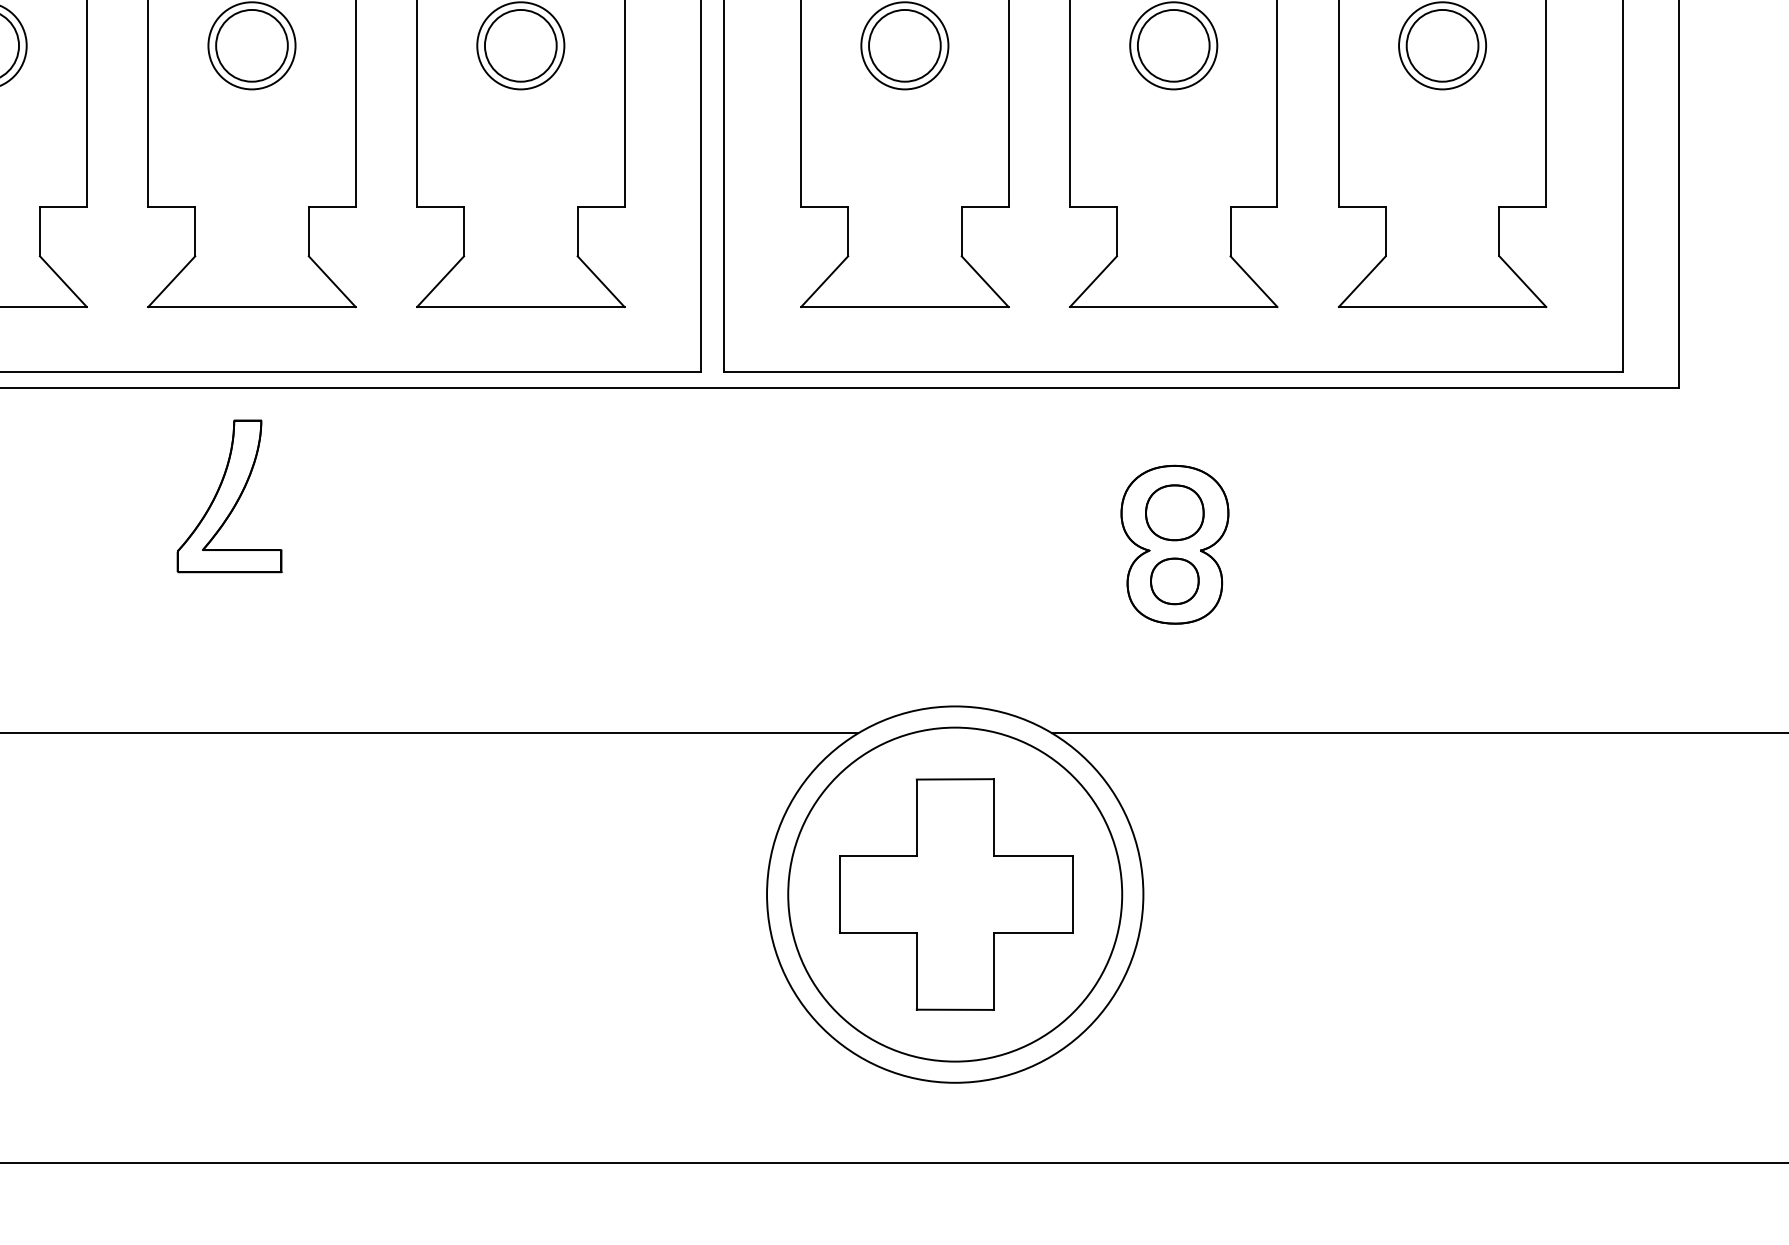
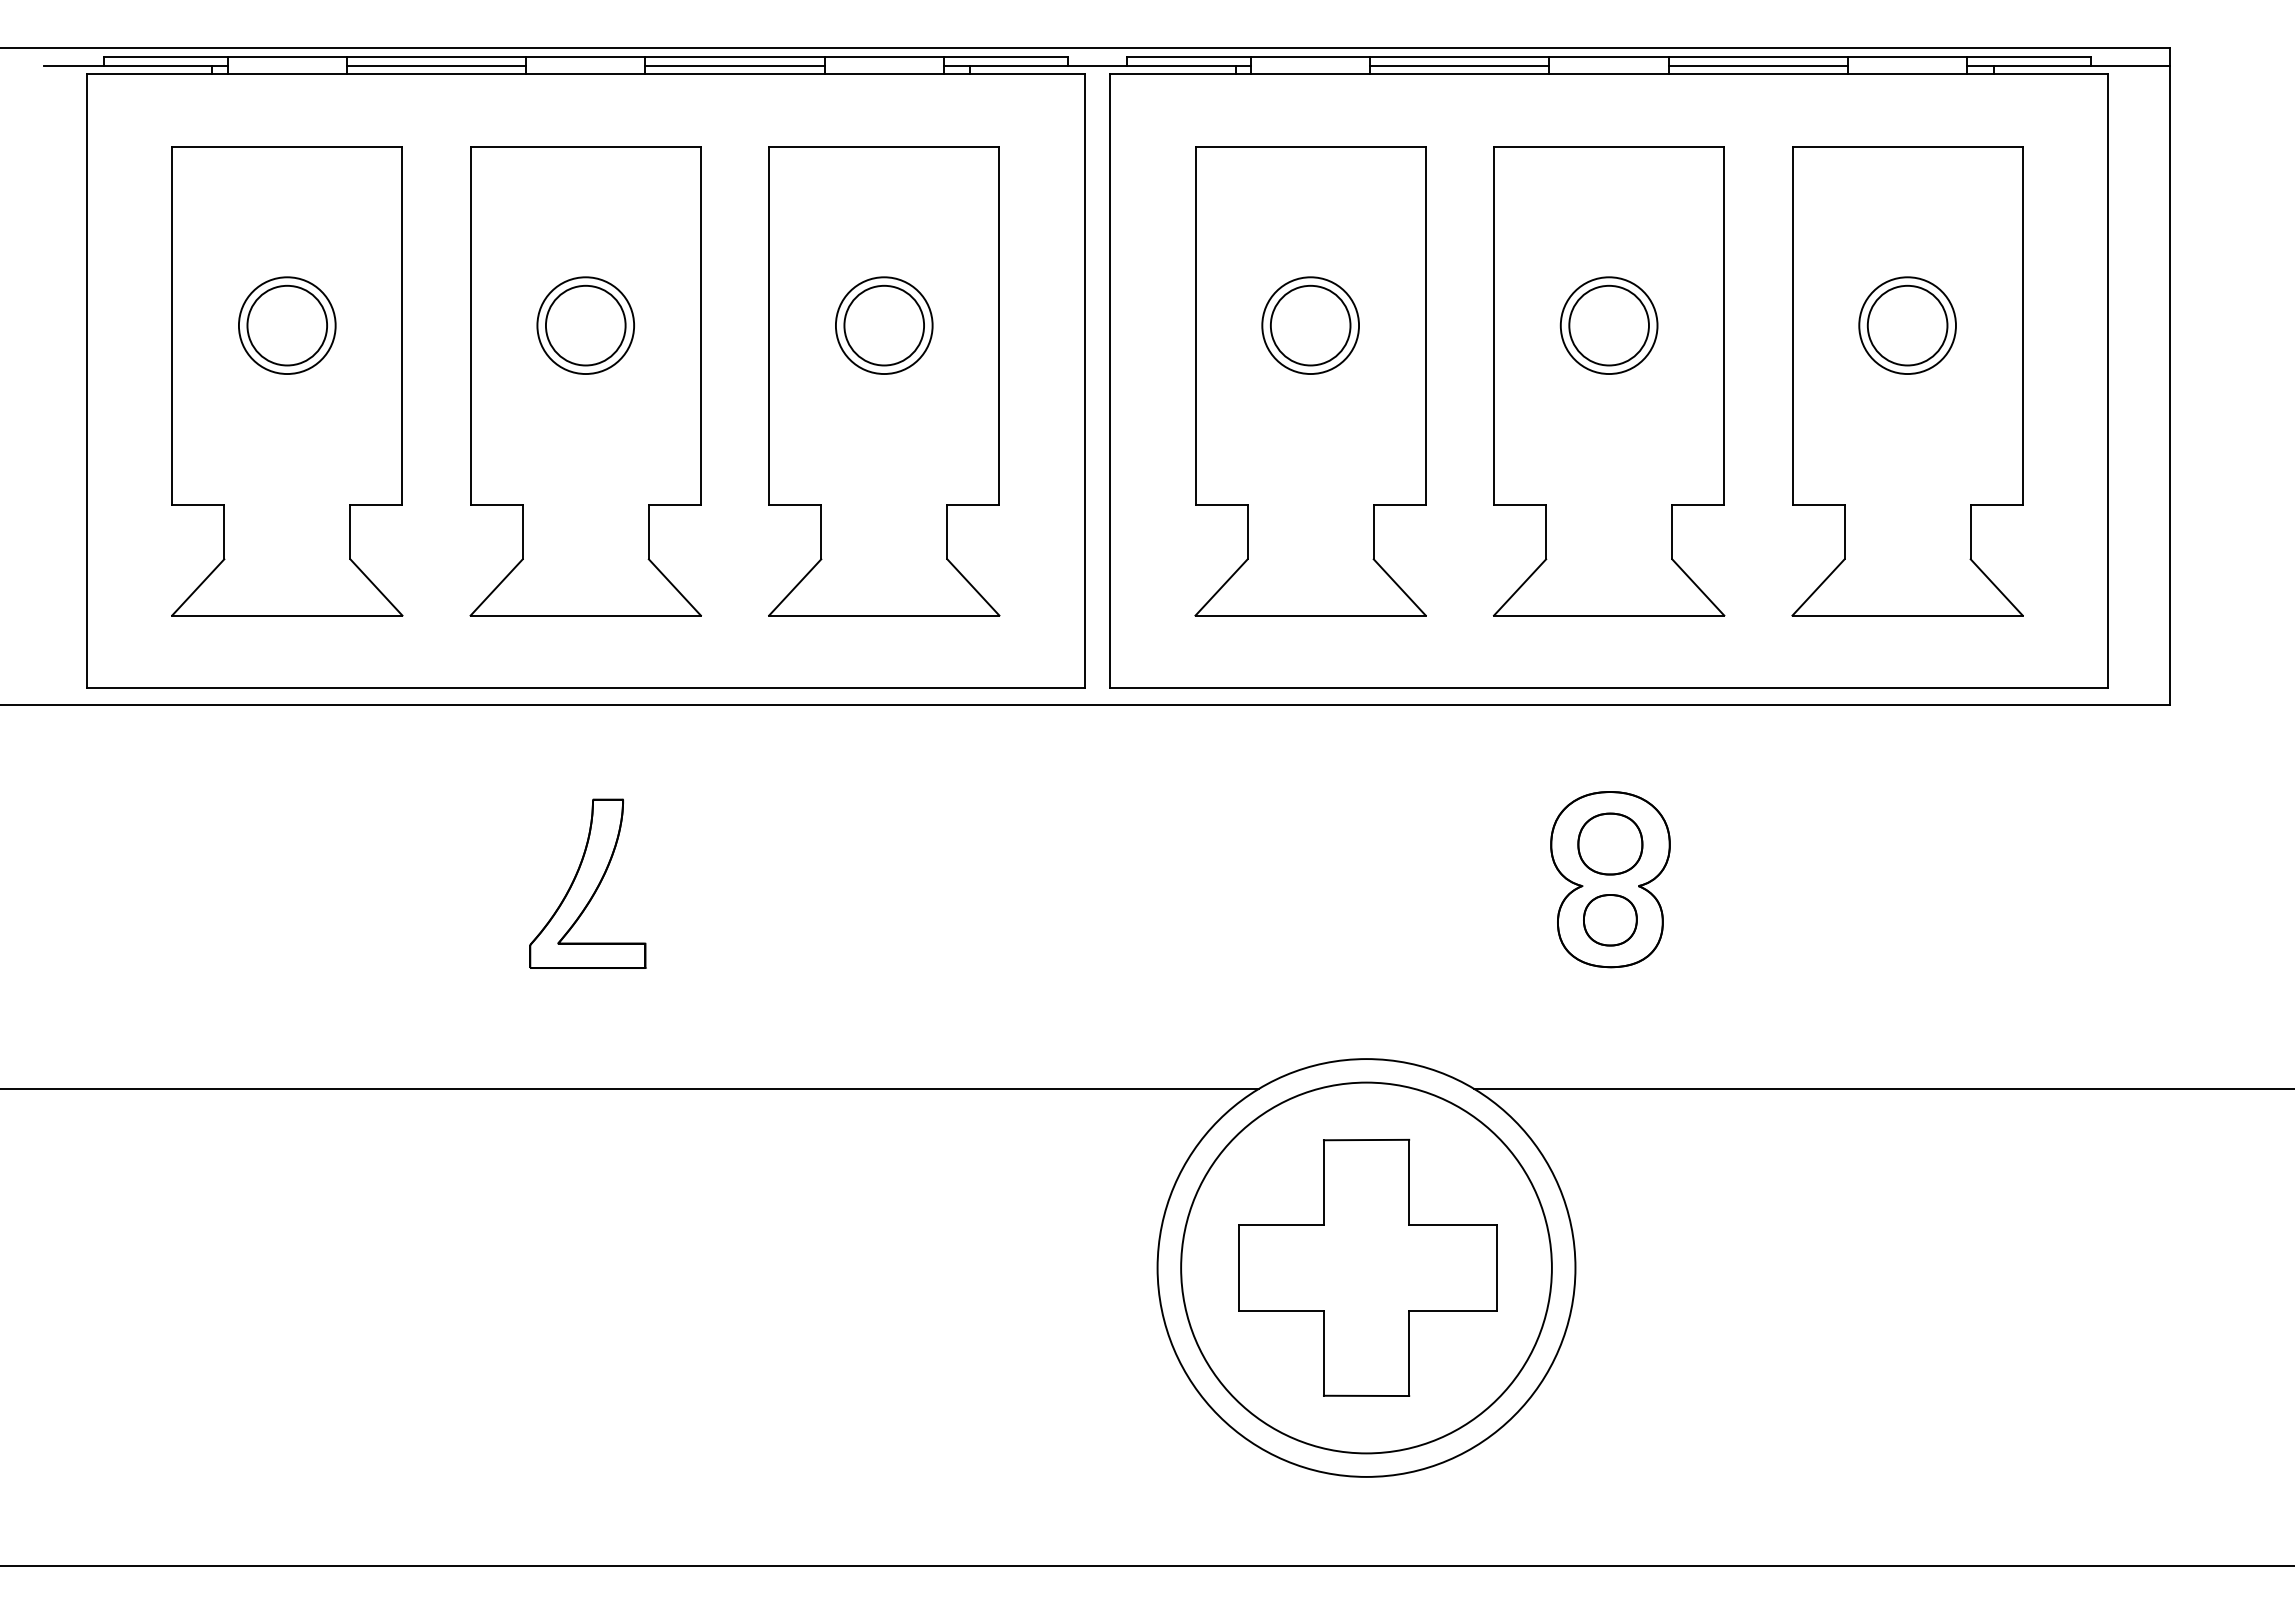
part: (229, 496) -> (587, 883), moved

